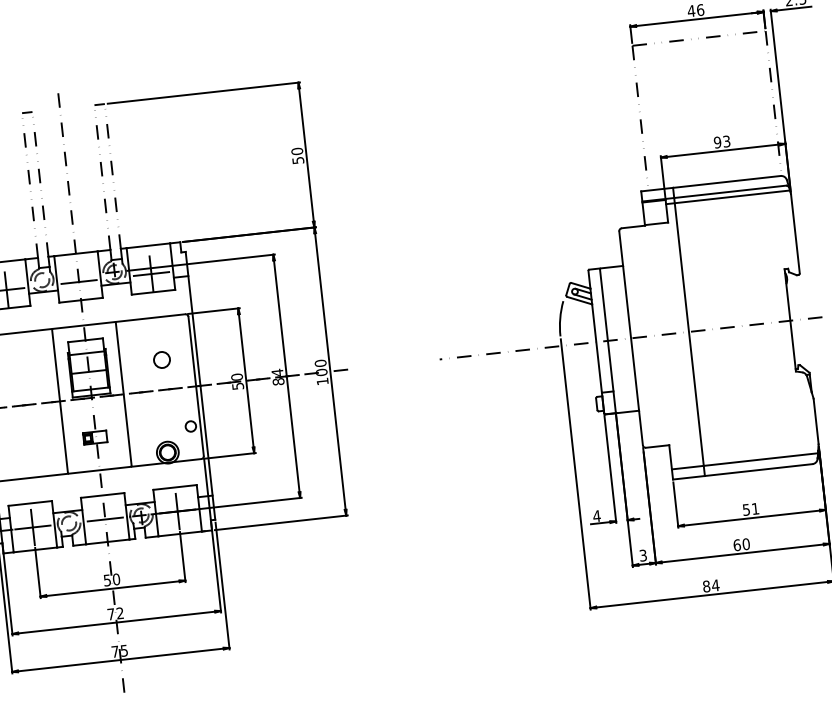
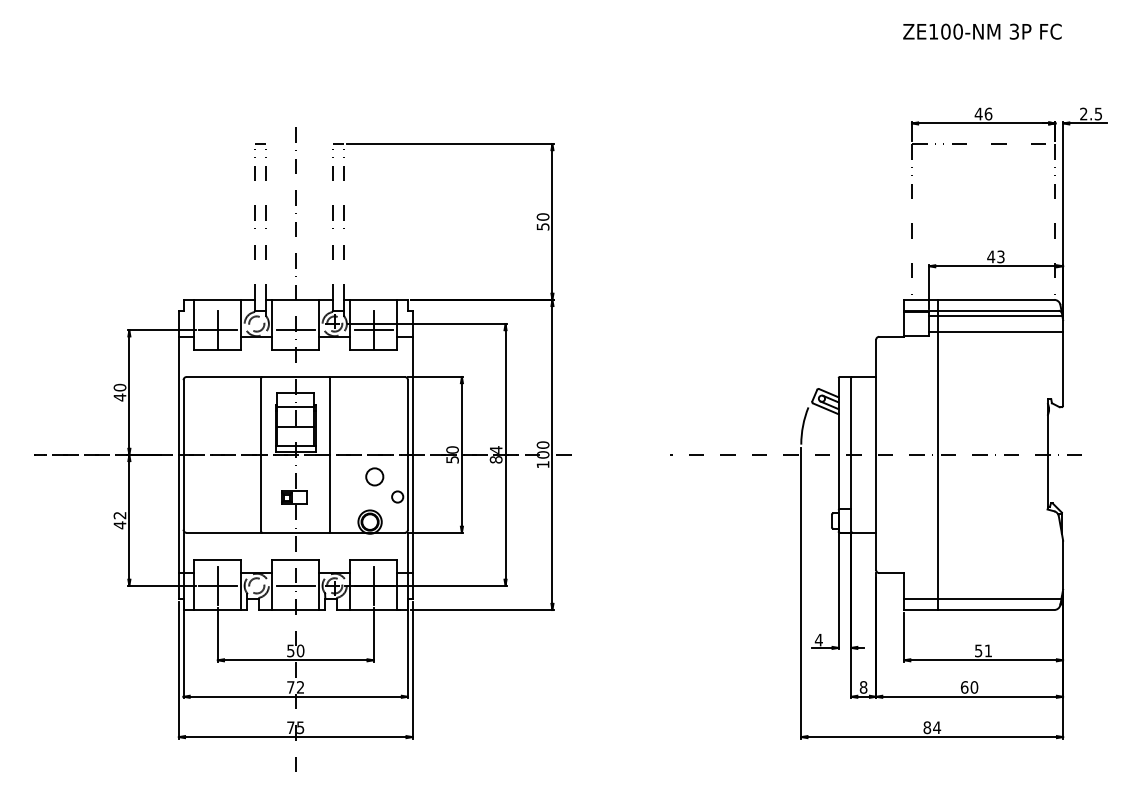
text: (717, 142) -> (991, 256), 93 -> 43
line: (730, 211) -> (996, 331), added
circle: (161, 359) -> (374, 476), moved
text: (643, 555) -> (863, 687), 3 -> 8

